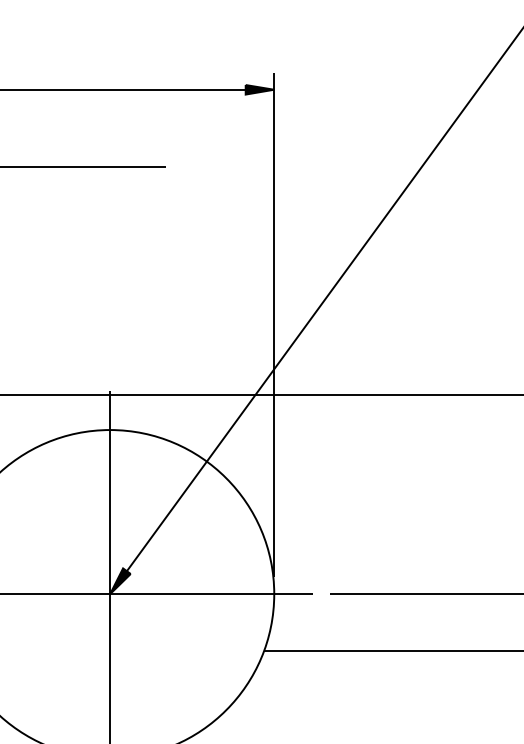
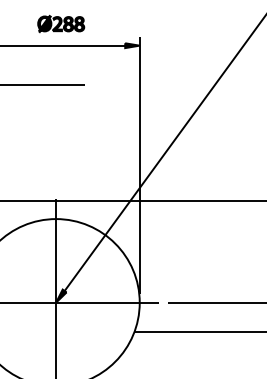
part: (120, 46) -> (61, 23), added

